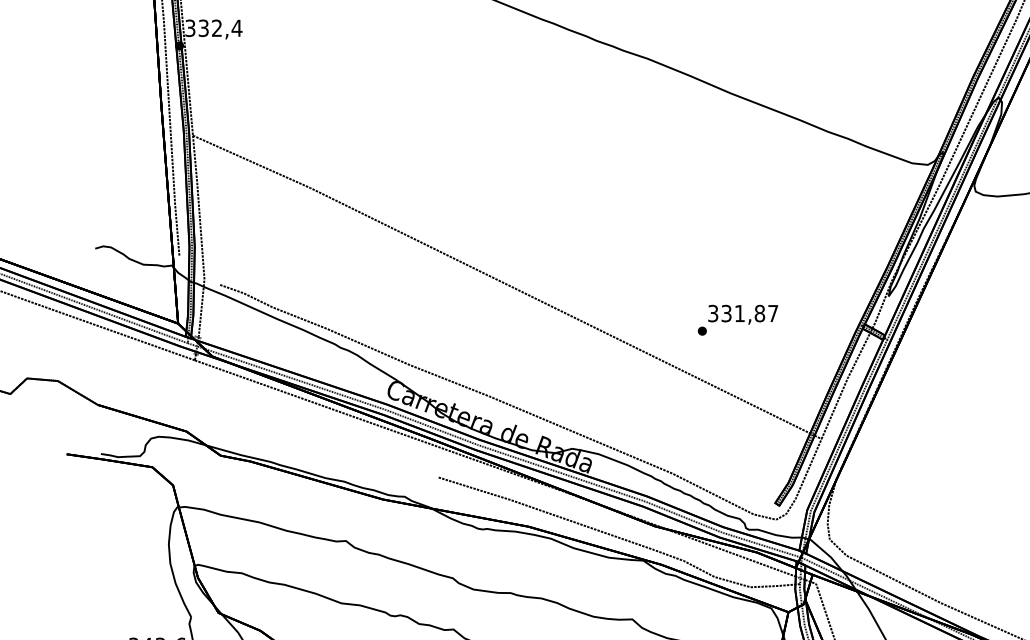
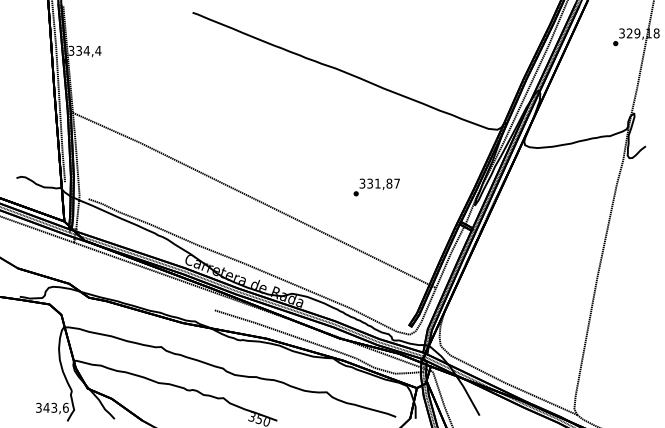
text: (216, 27) -> (86, 50), 332,4 -> 334,4
text: (737, 320) -> (376, 187), moved

